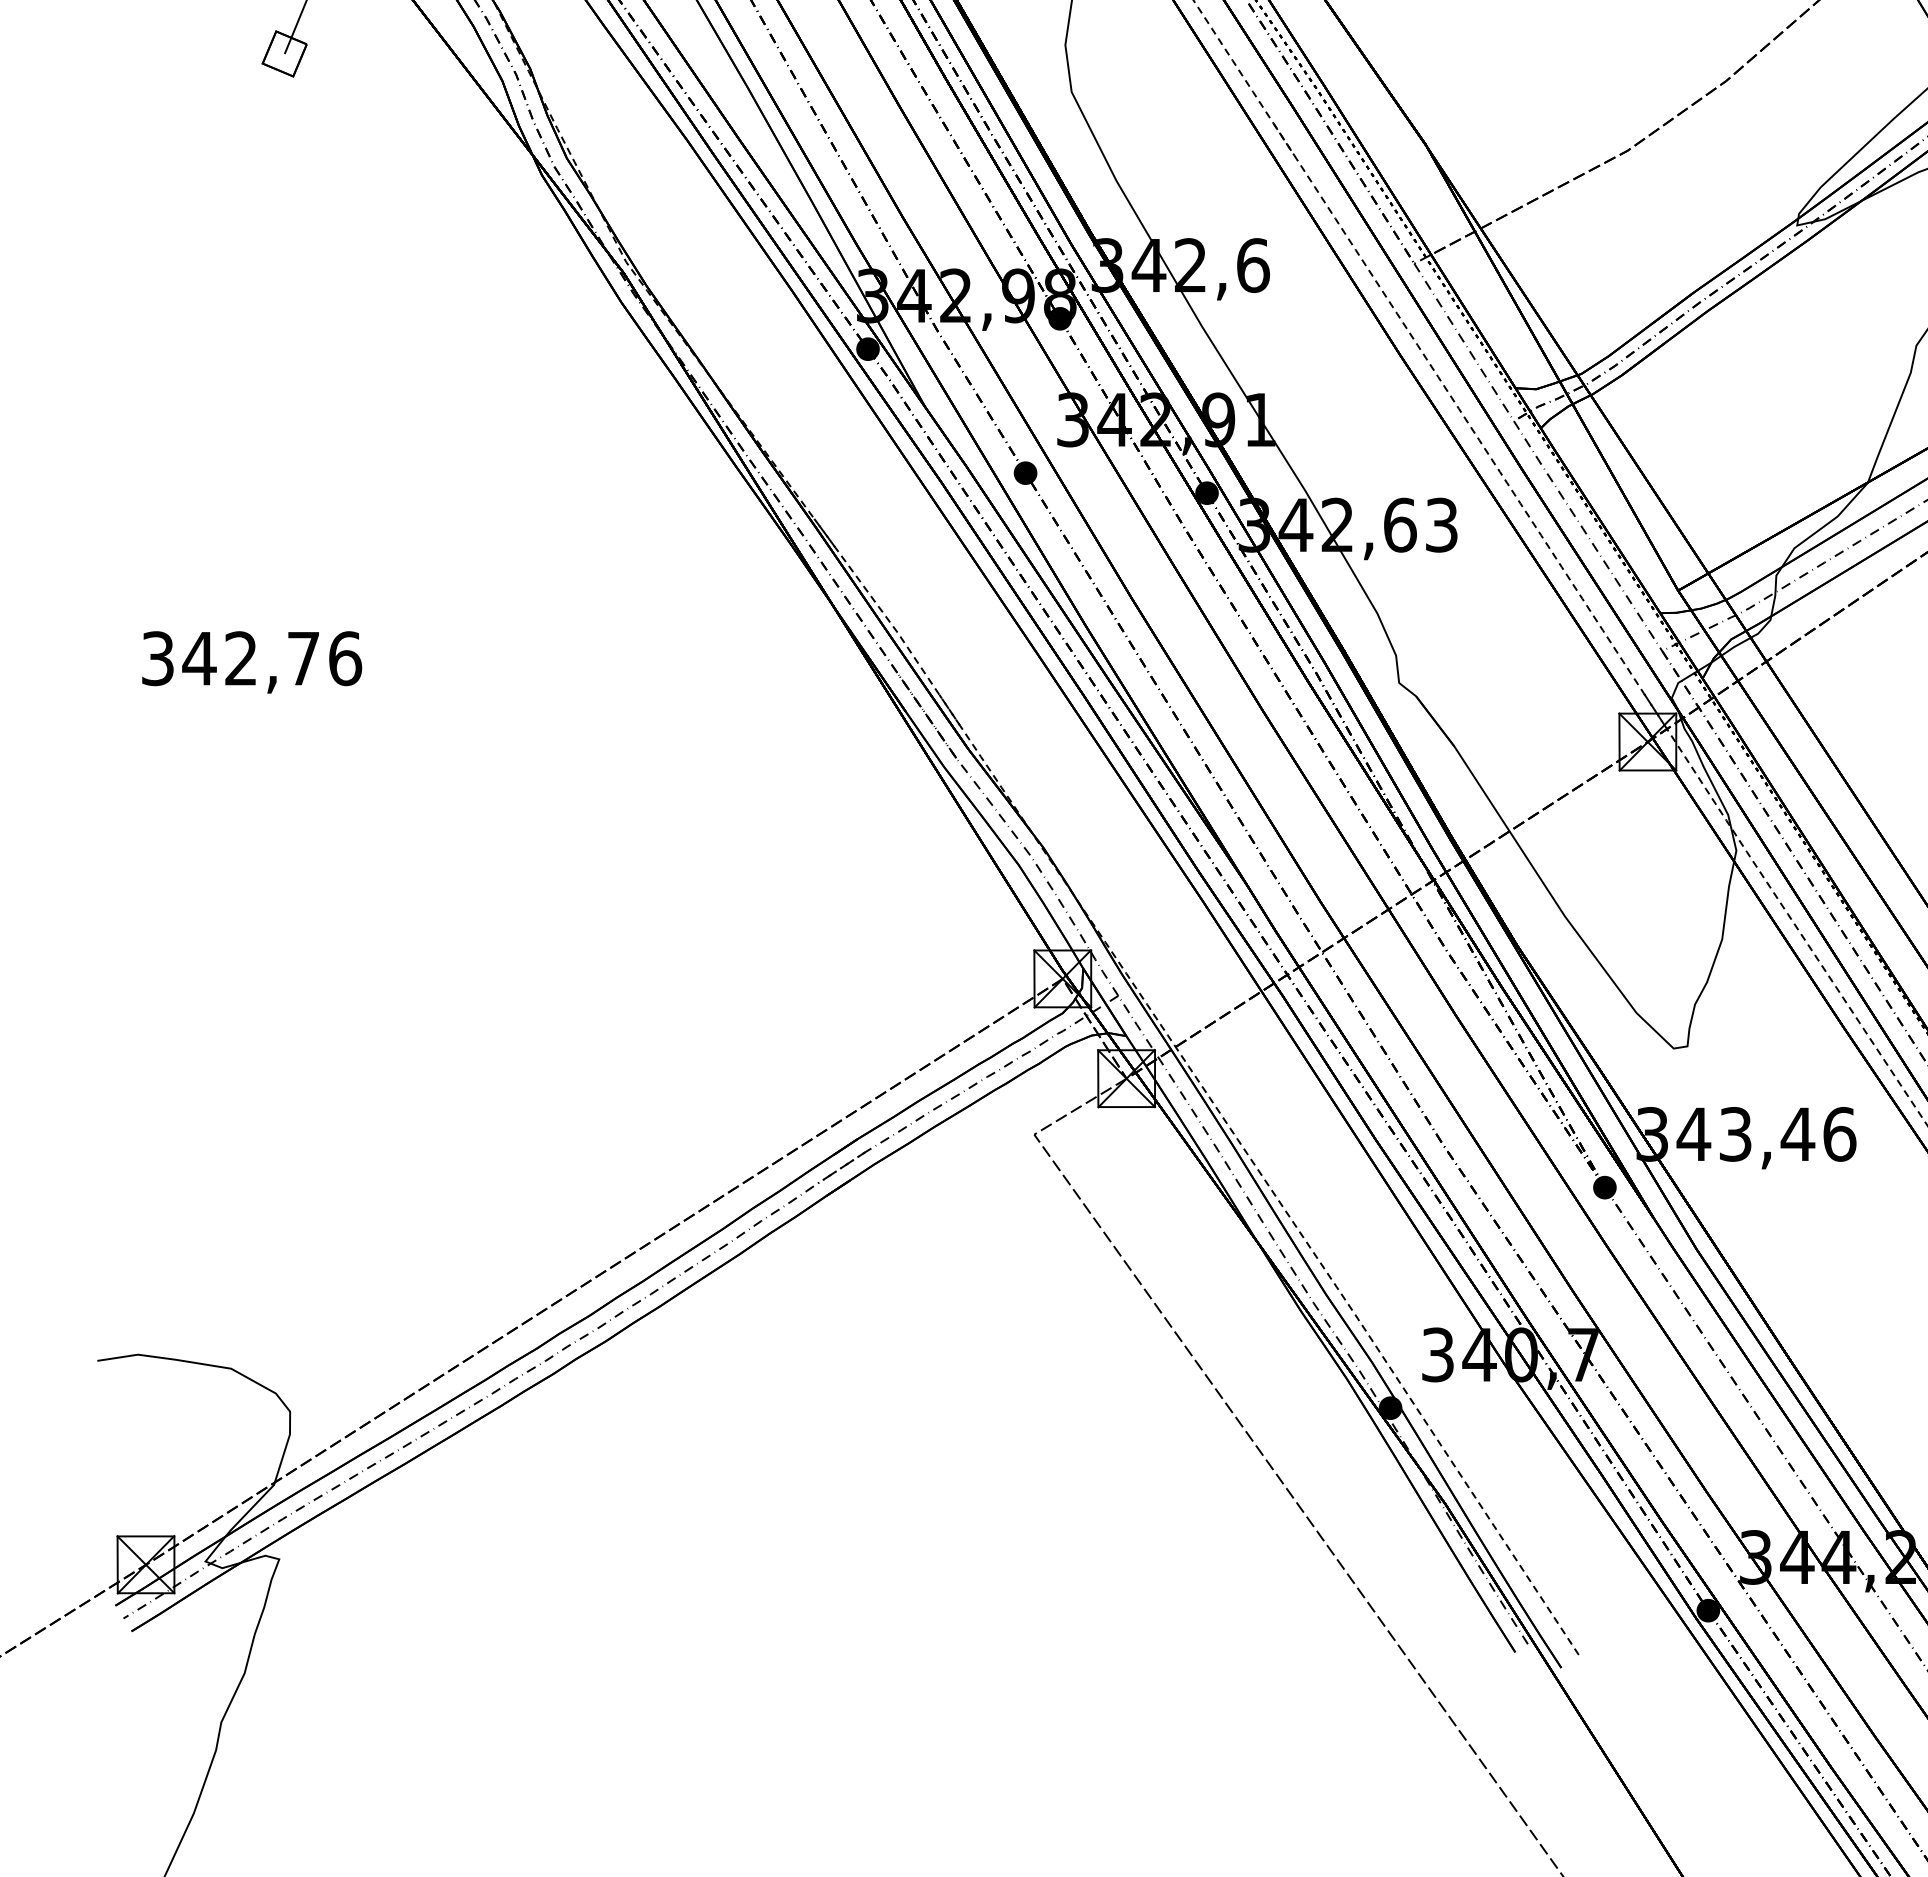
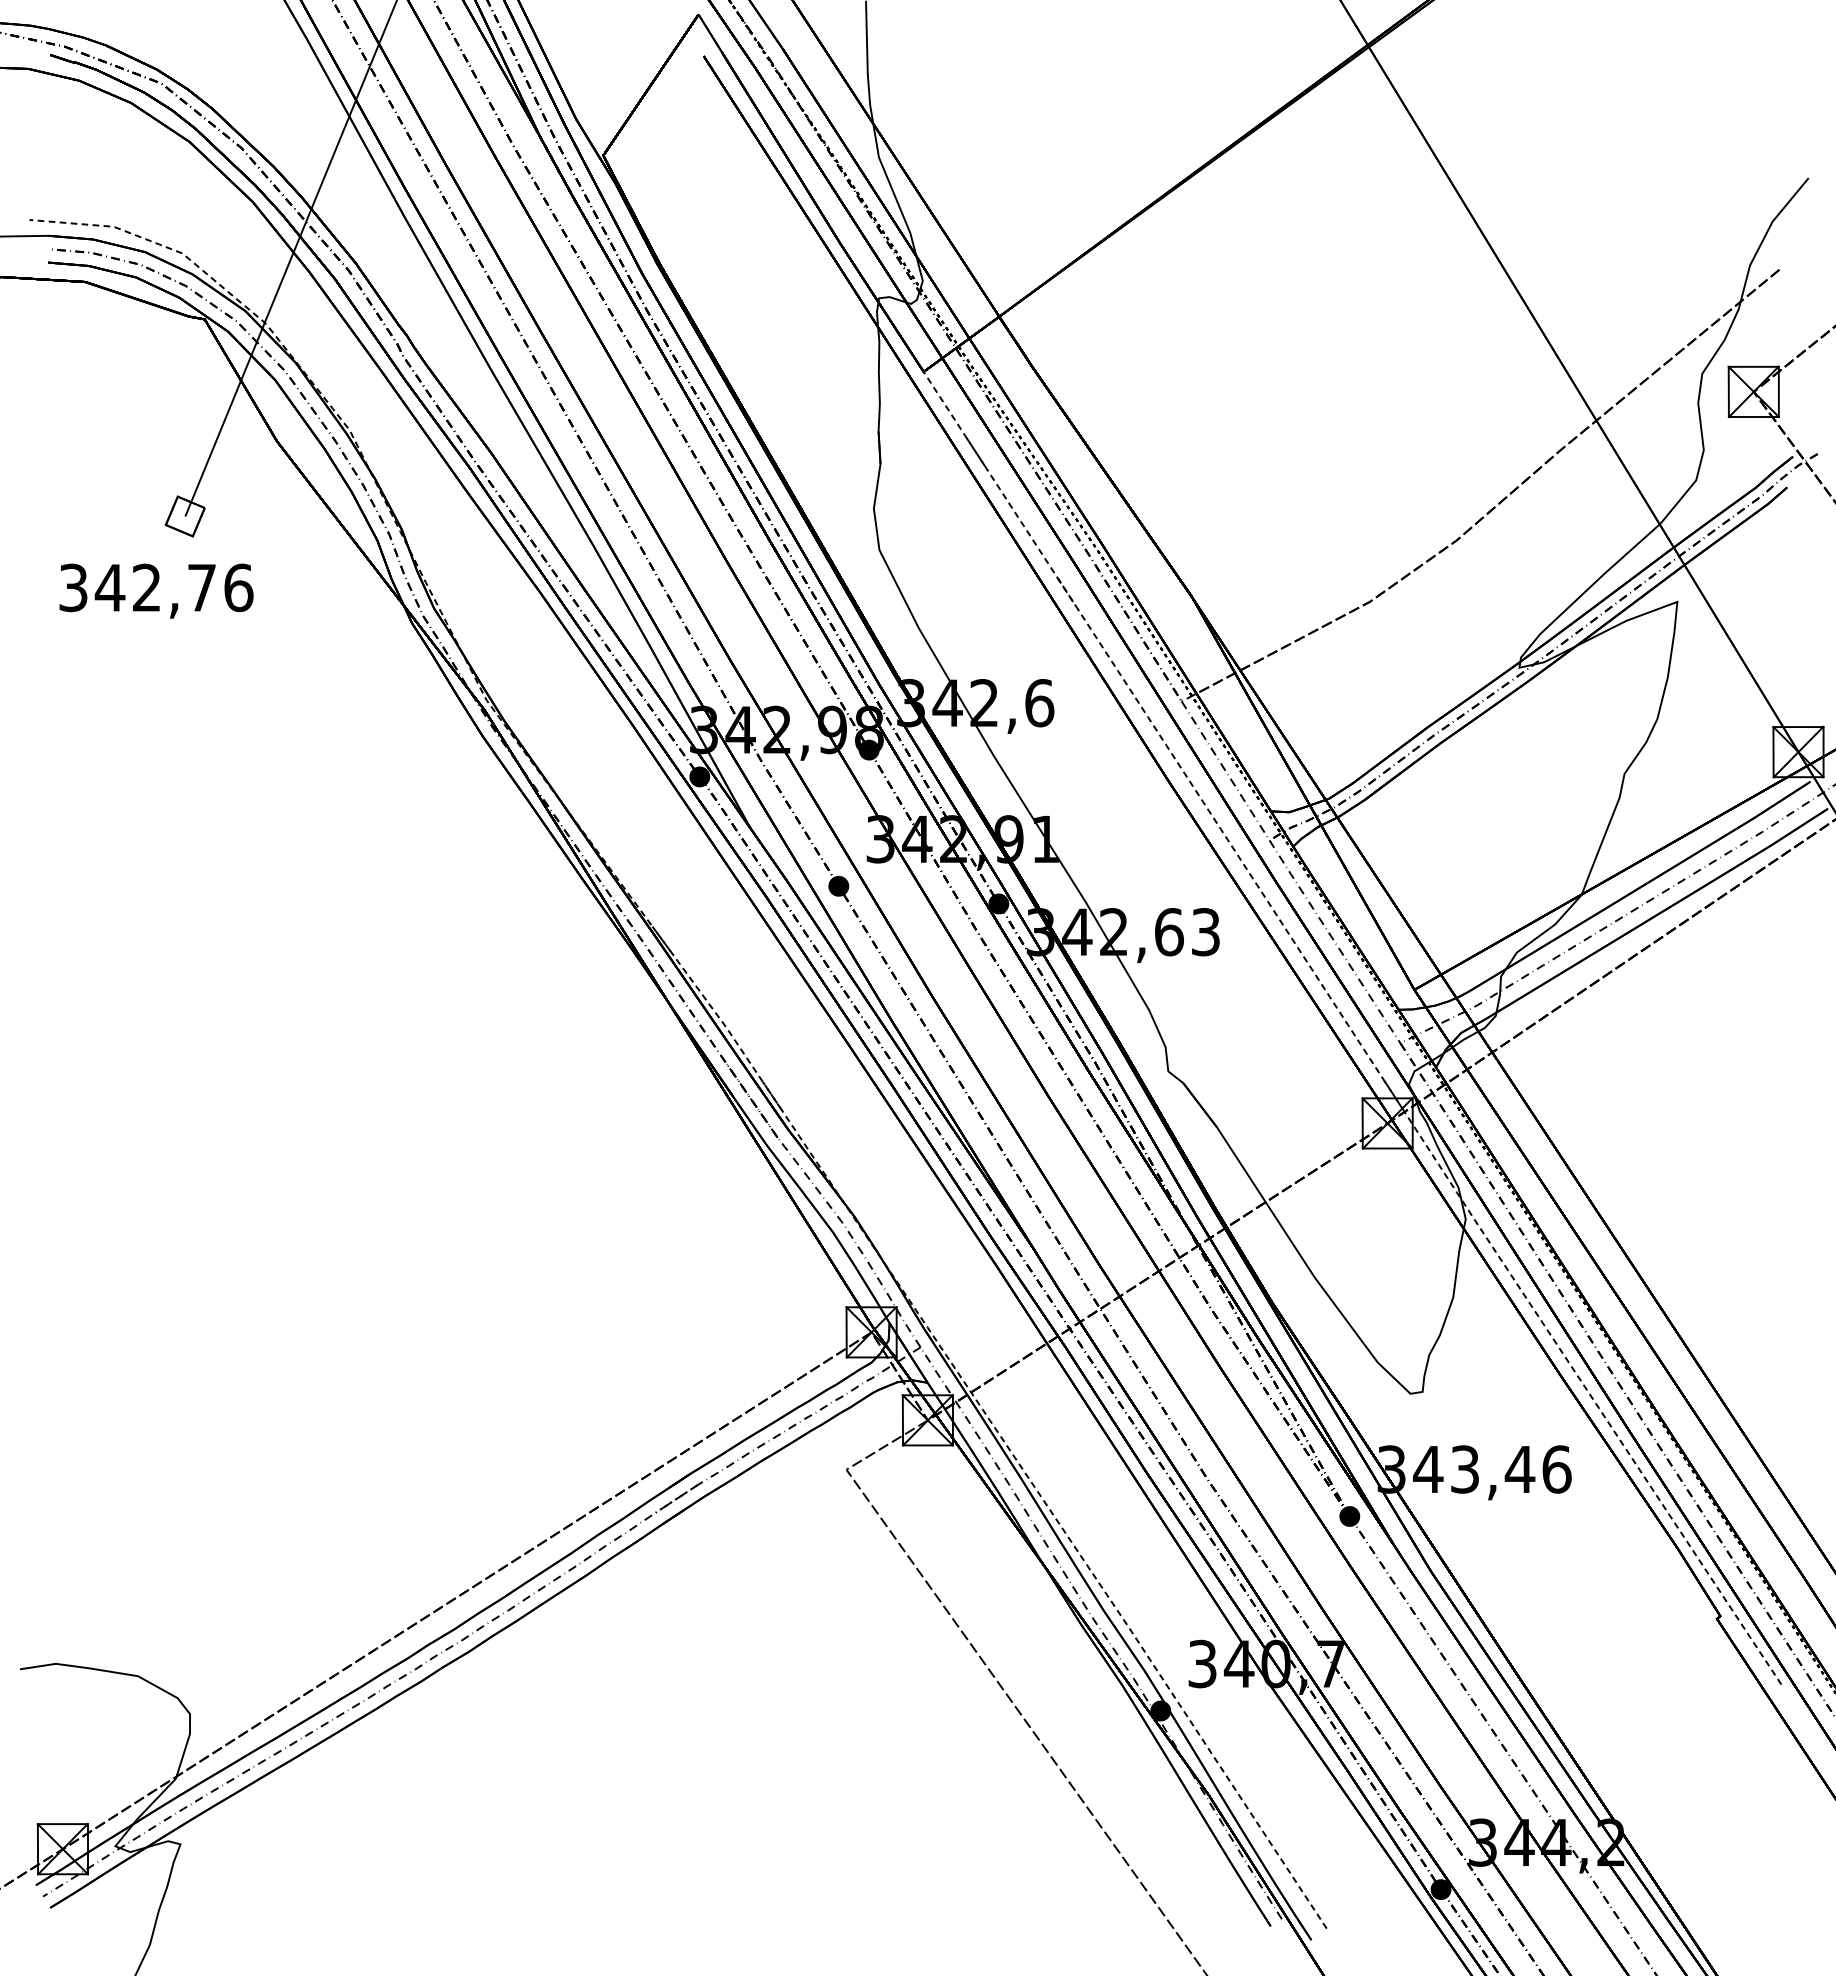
text: (252, 661) -> (156, 590), moved

